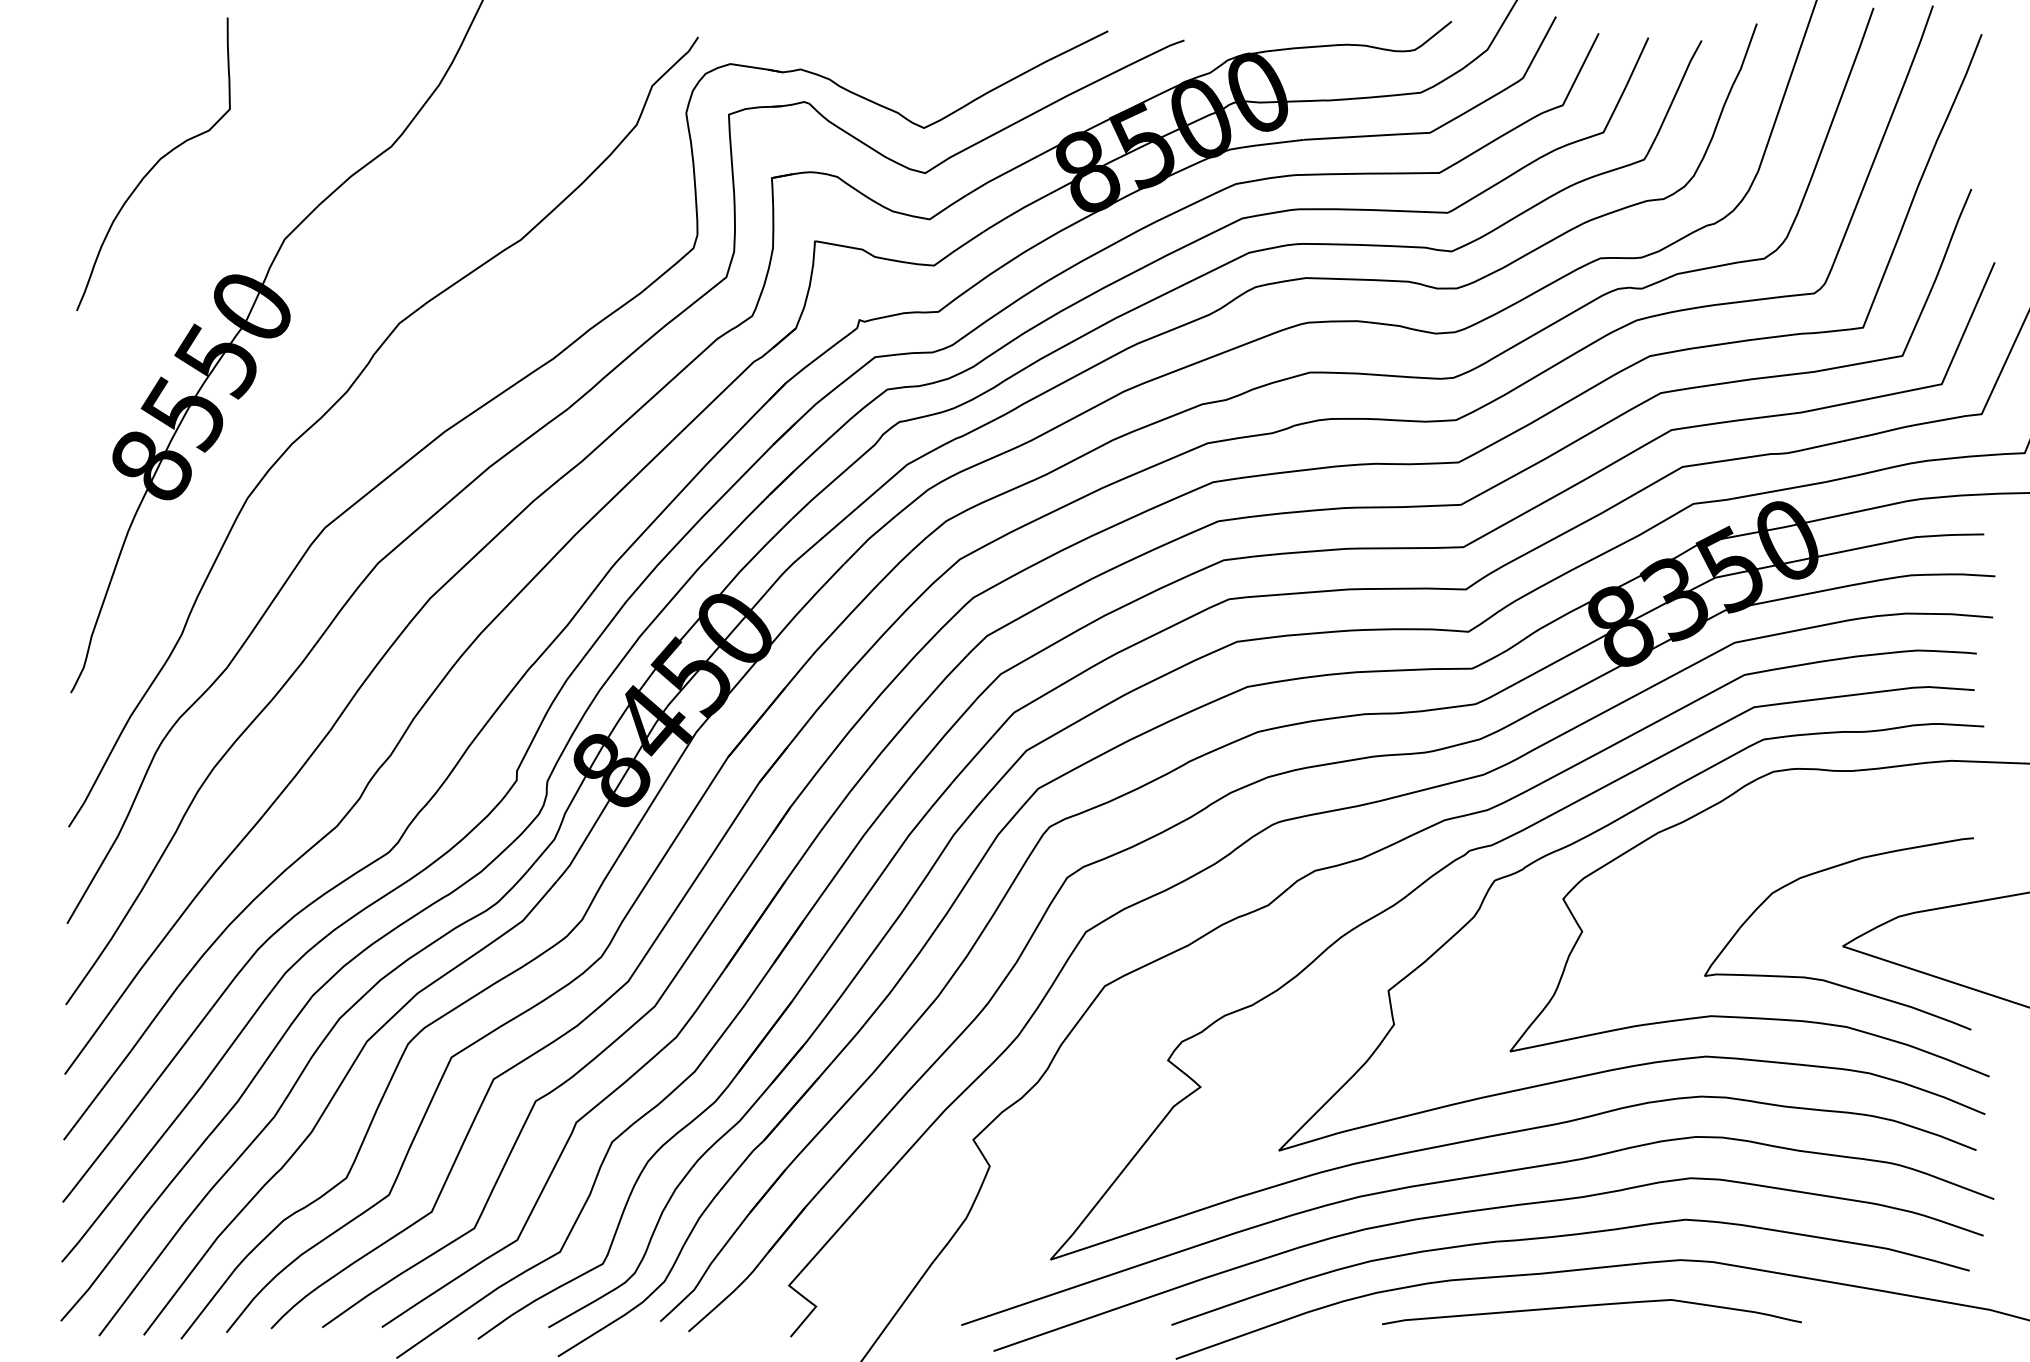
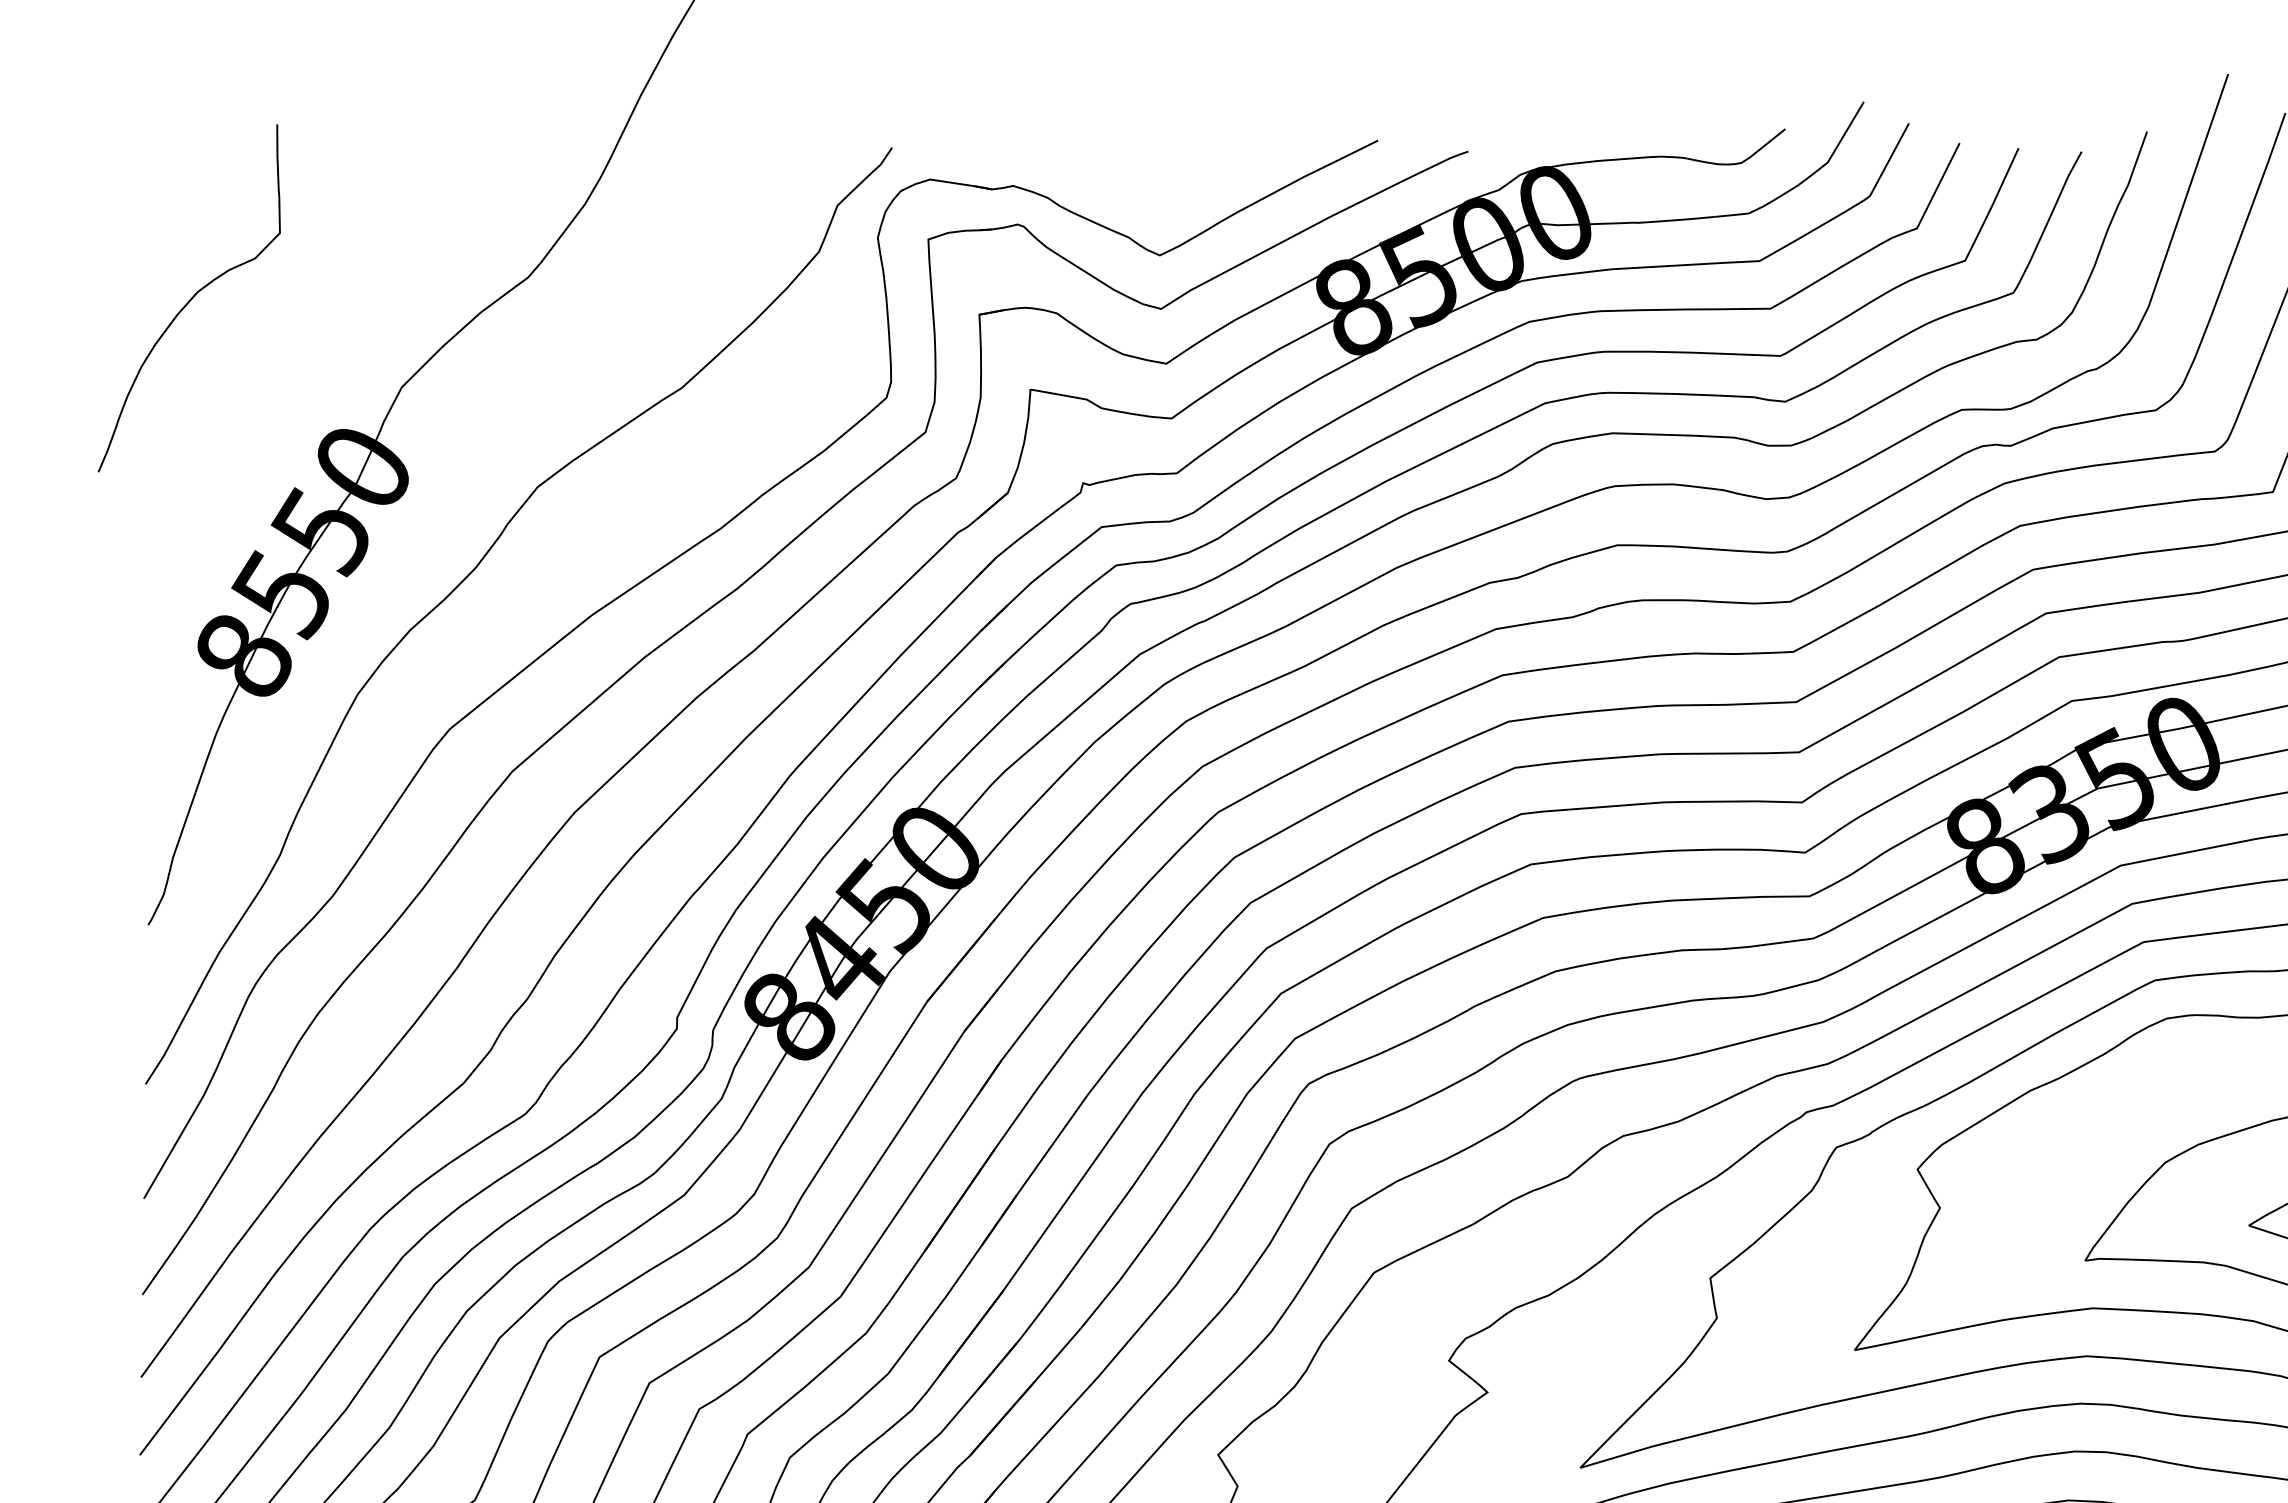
curve: (154, 164) -> (190, 298), moved

